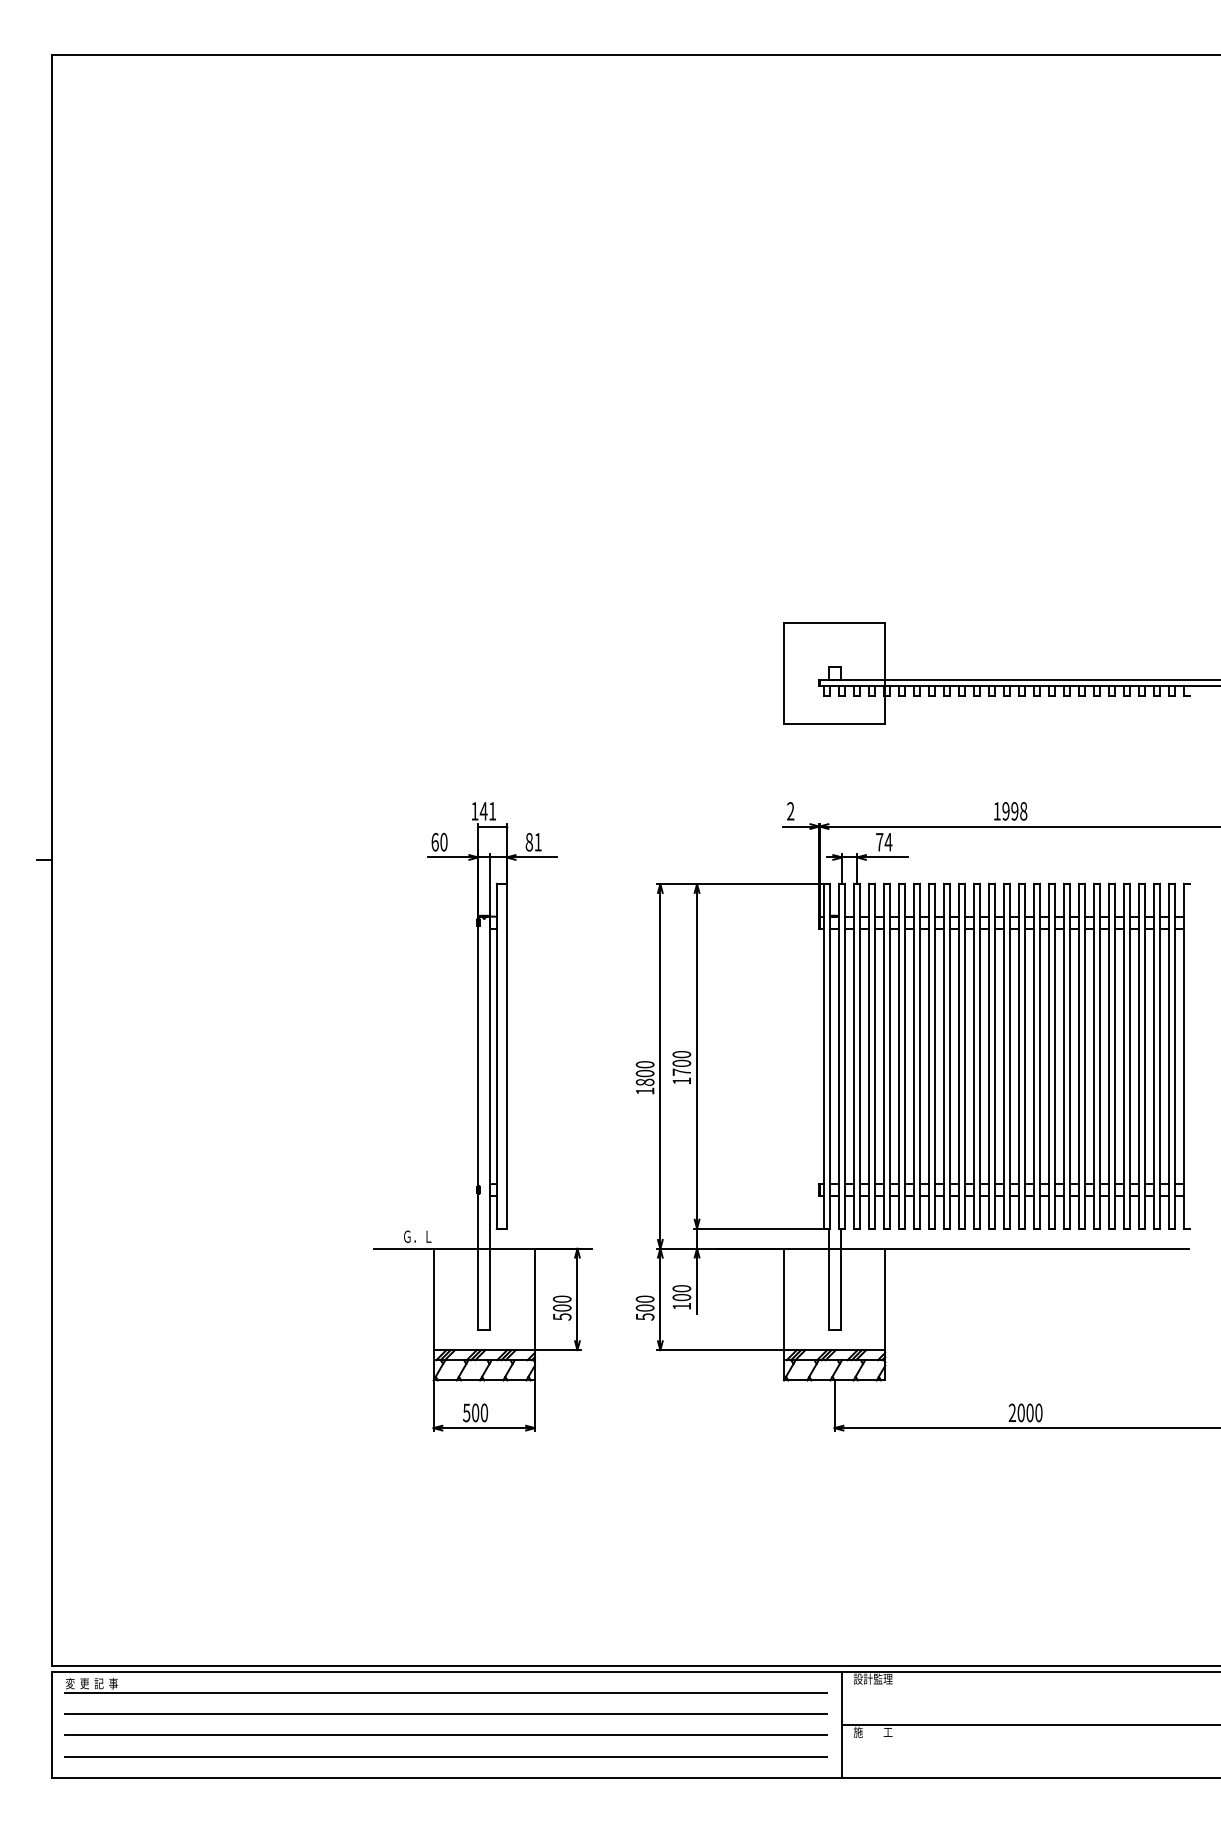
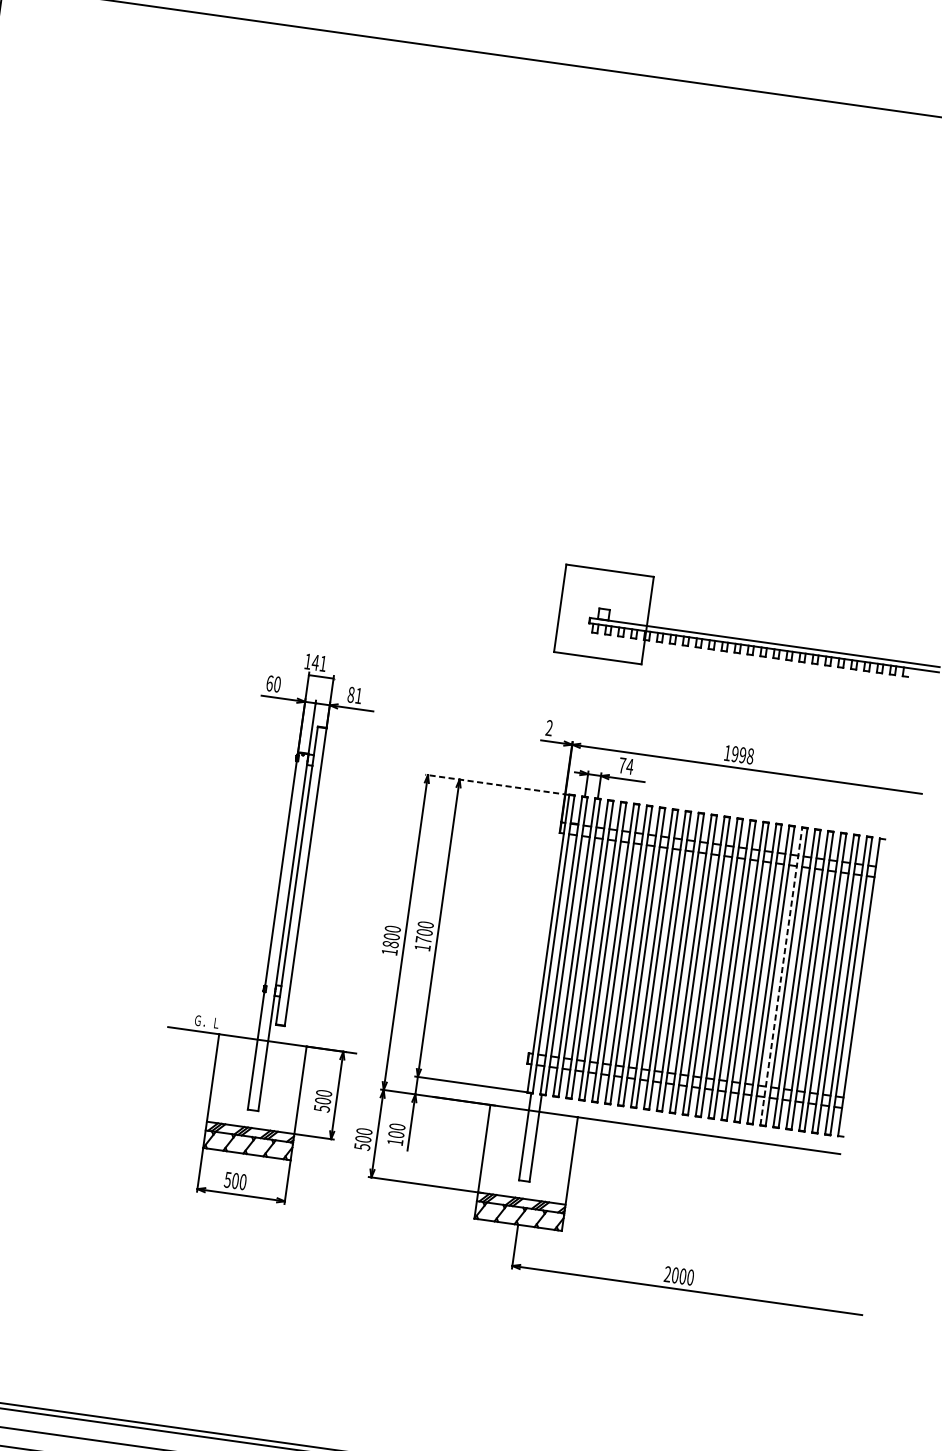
line: (740, 884) -> (497, 785), solid -> dashed
line: (1093, 1055) -> (781, 975), solid -> dashed
part: (482, 1116) -> (277, 925), moved

